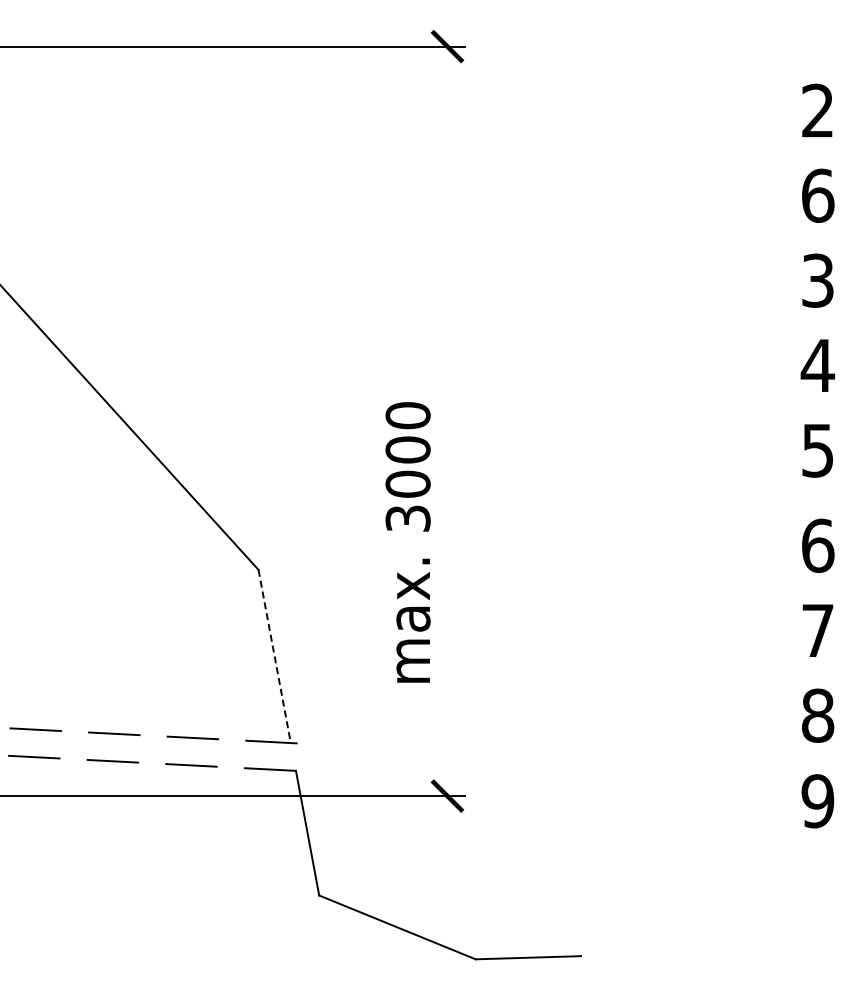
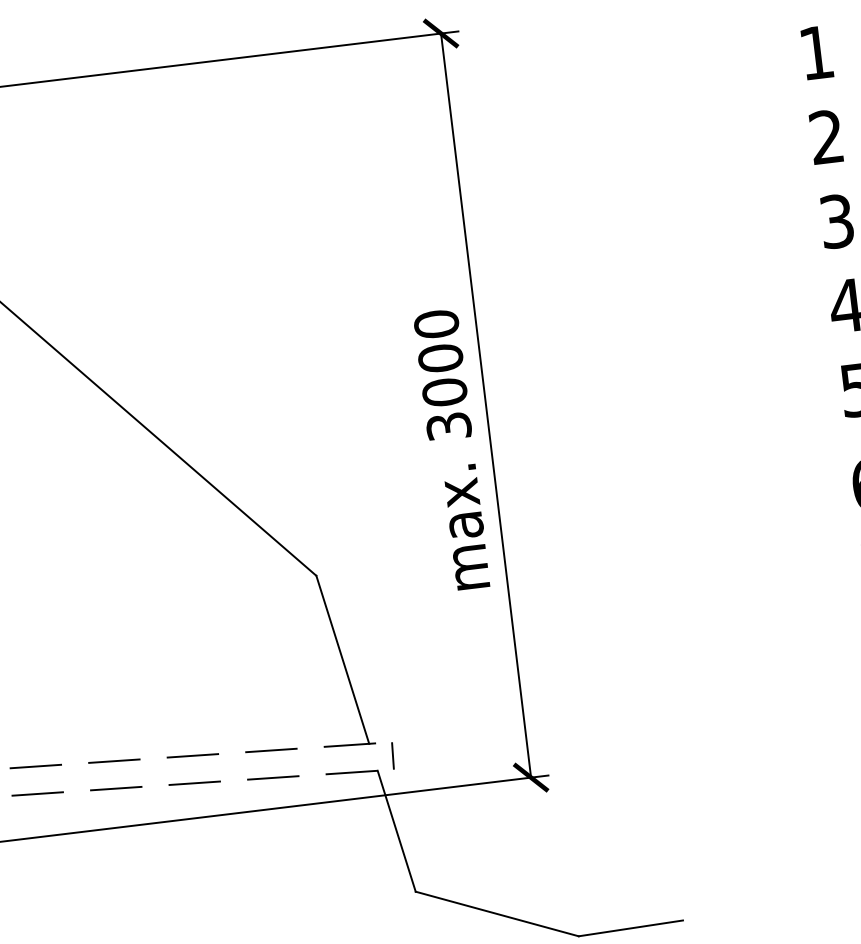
text: (817, 110) -> (816, 52), 2 -> 1
text: (818, 195) -> (827, 136), 6 -> 2
line: (447, 421) -> (486, 405), added
text: (407, 542) -> (451, 450), moved
line: (274, 656) -> (342, 659), dashed -> solid
line: (312, 757) -> (392, 755), added

